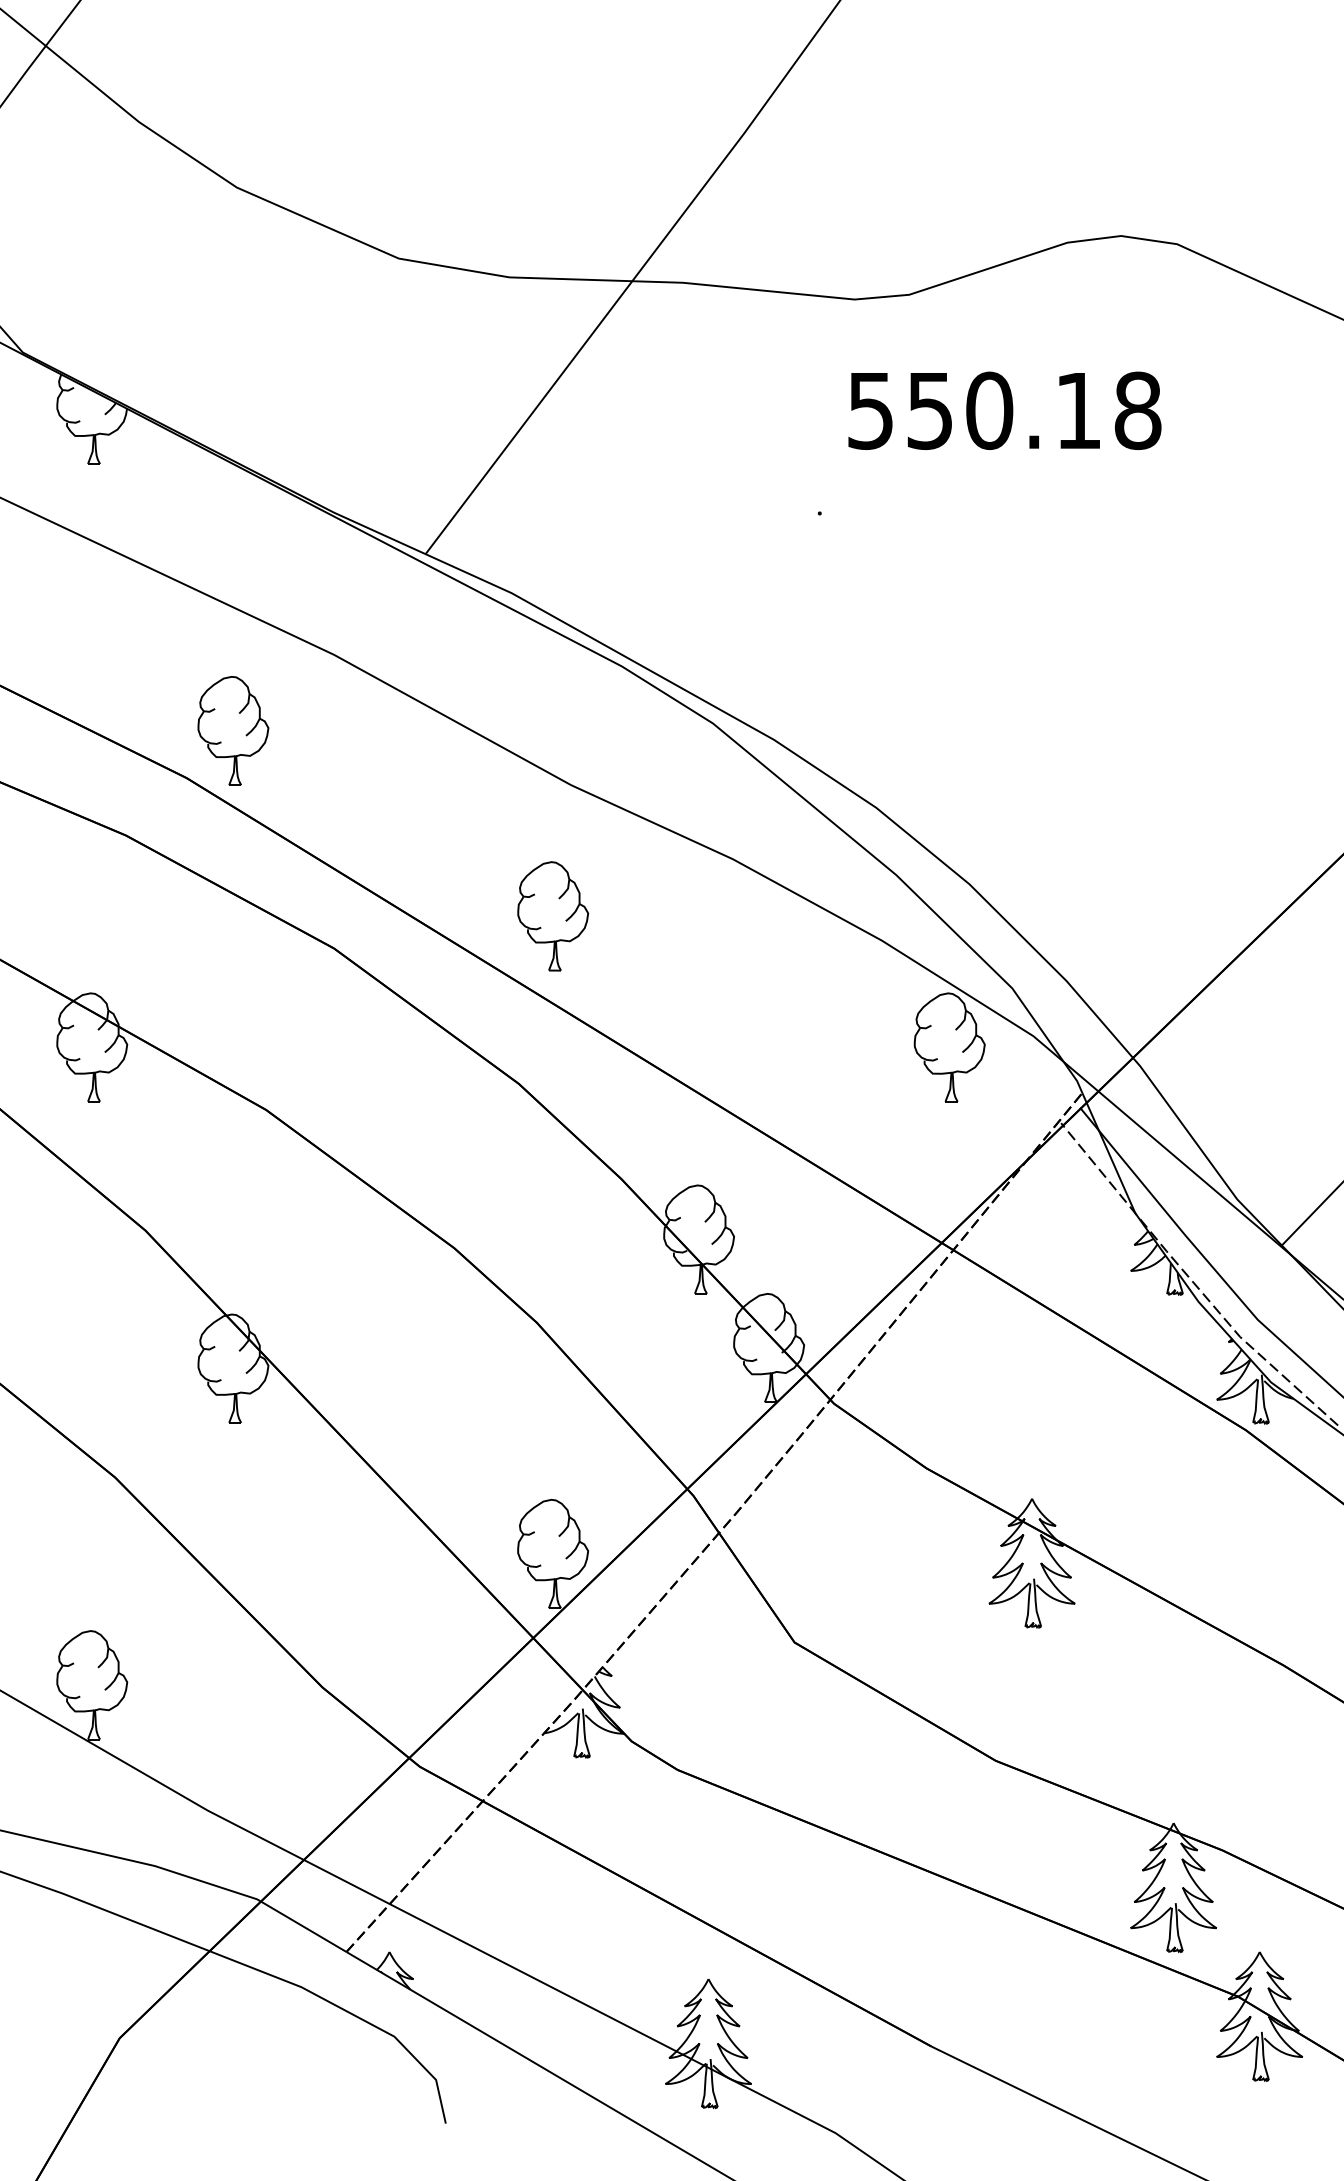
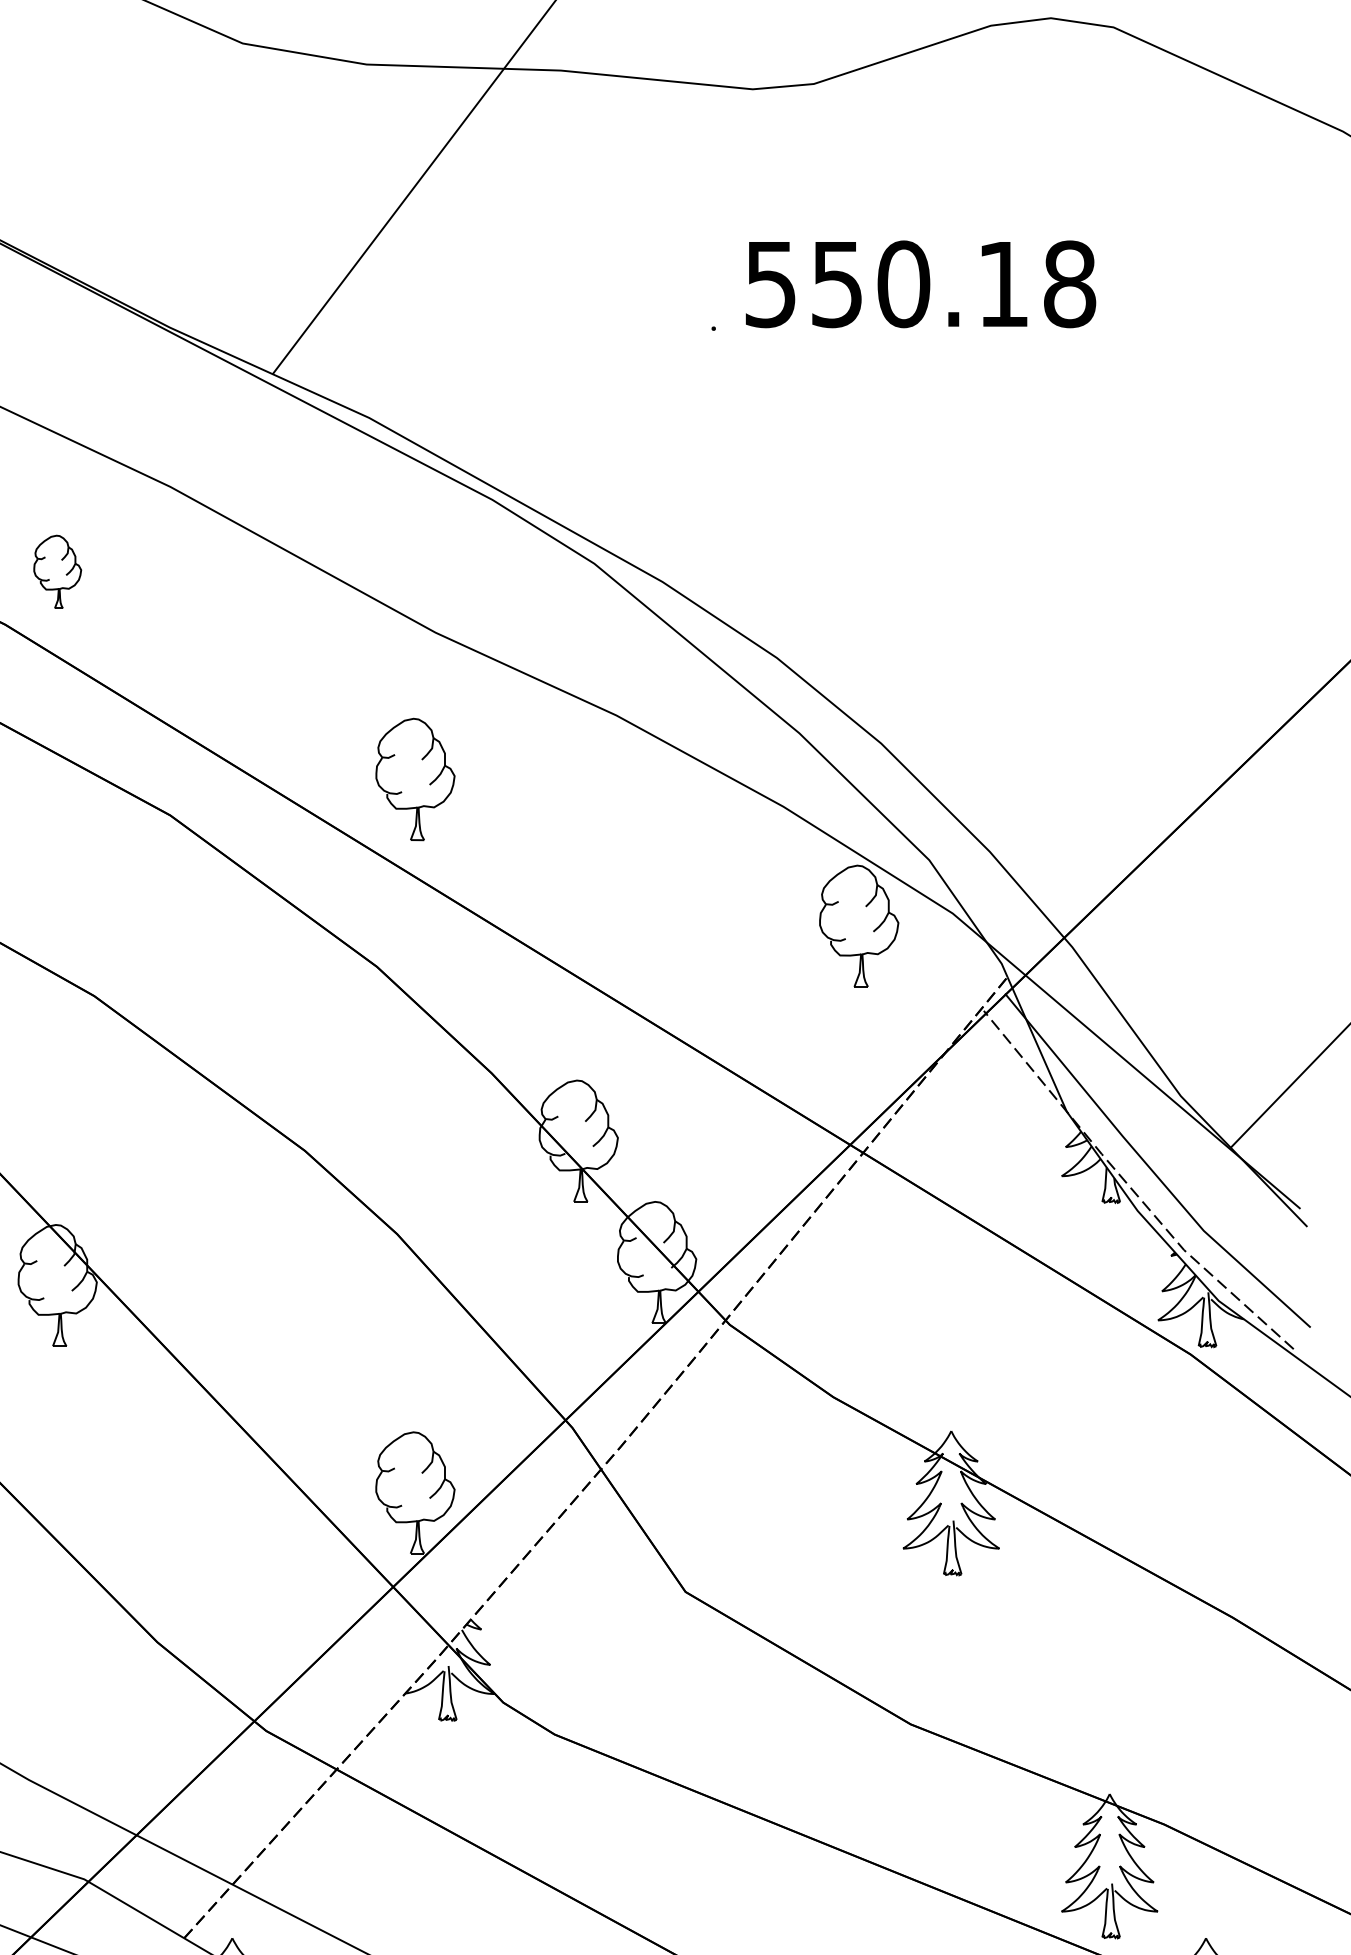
text: (1004, 410) -> (920, 283), moved
part: (233, 730) -> (57, 571), size x0.6

